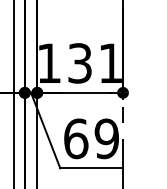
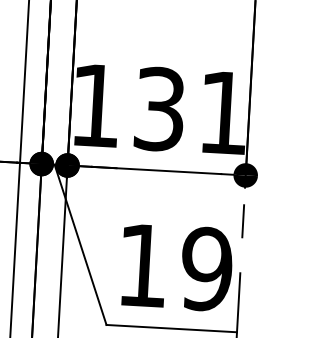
text: (76, 138) -> (143, 264), 69 -> 19

